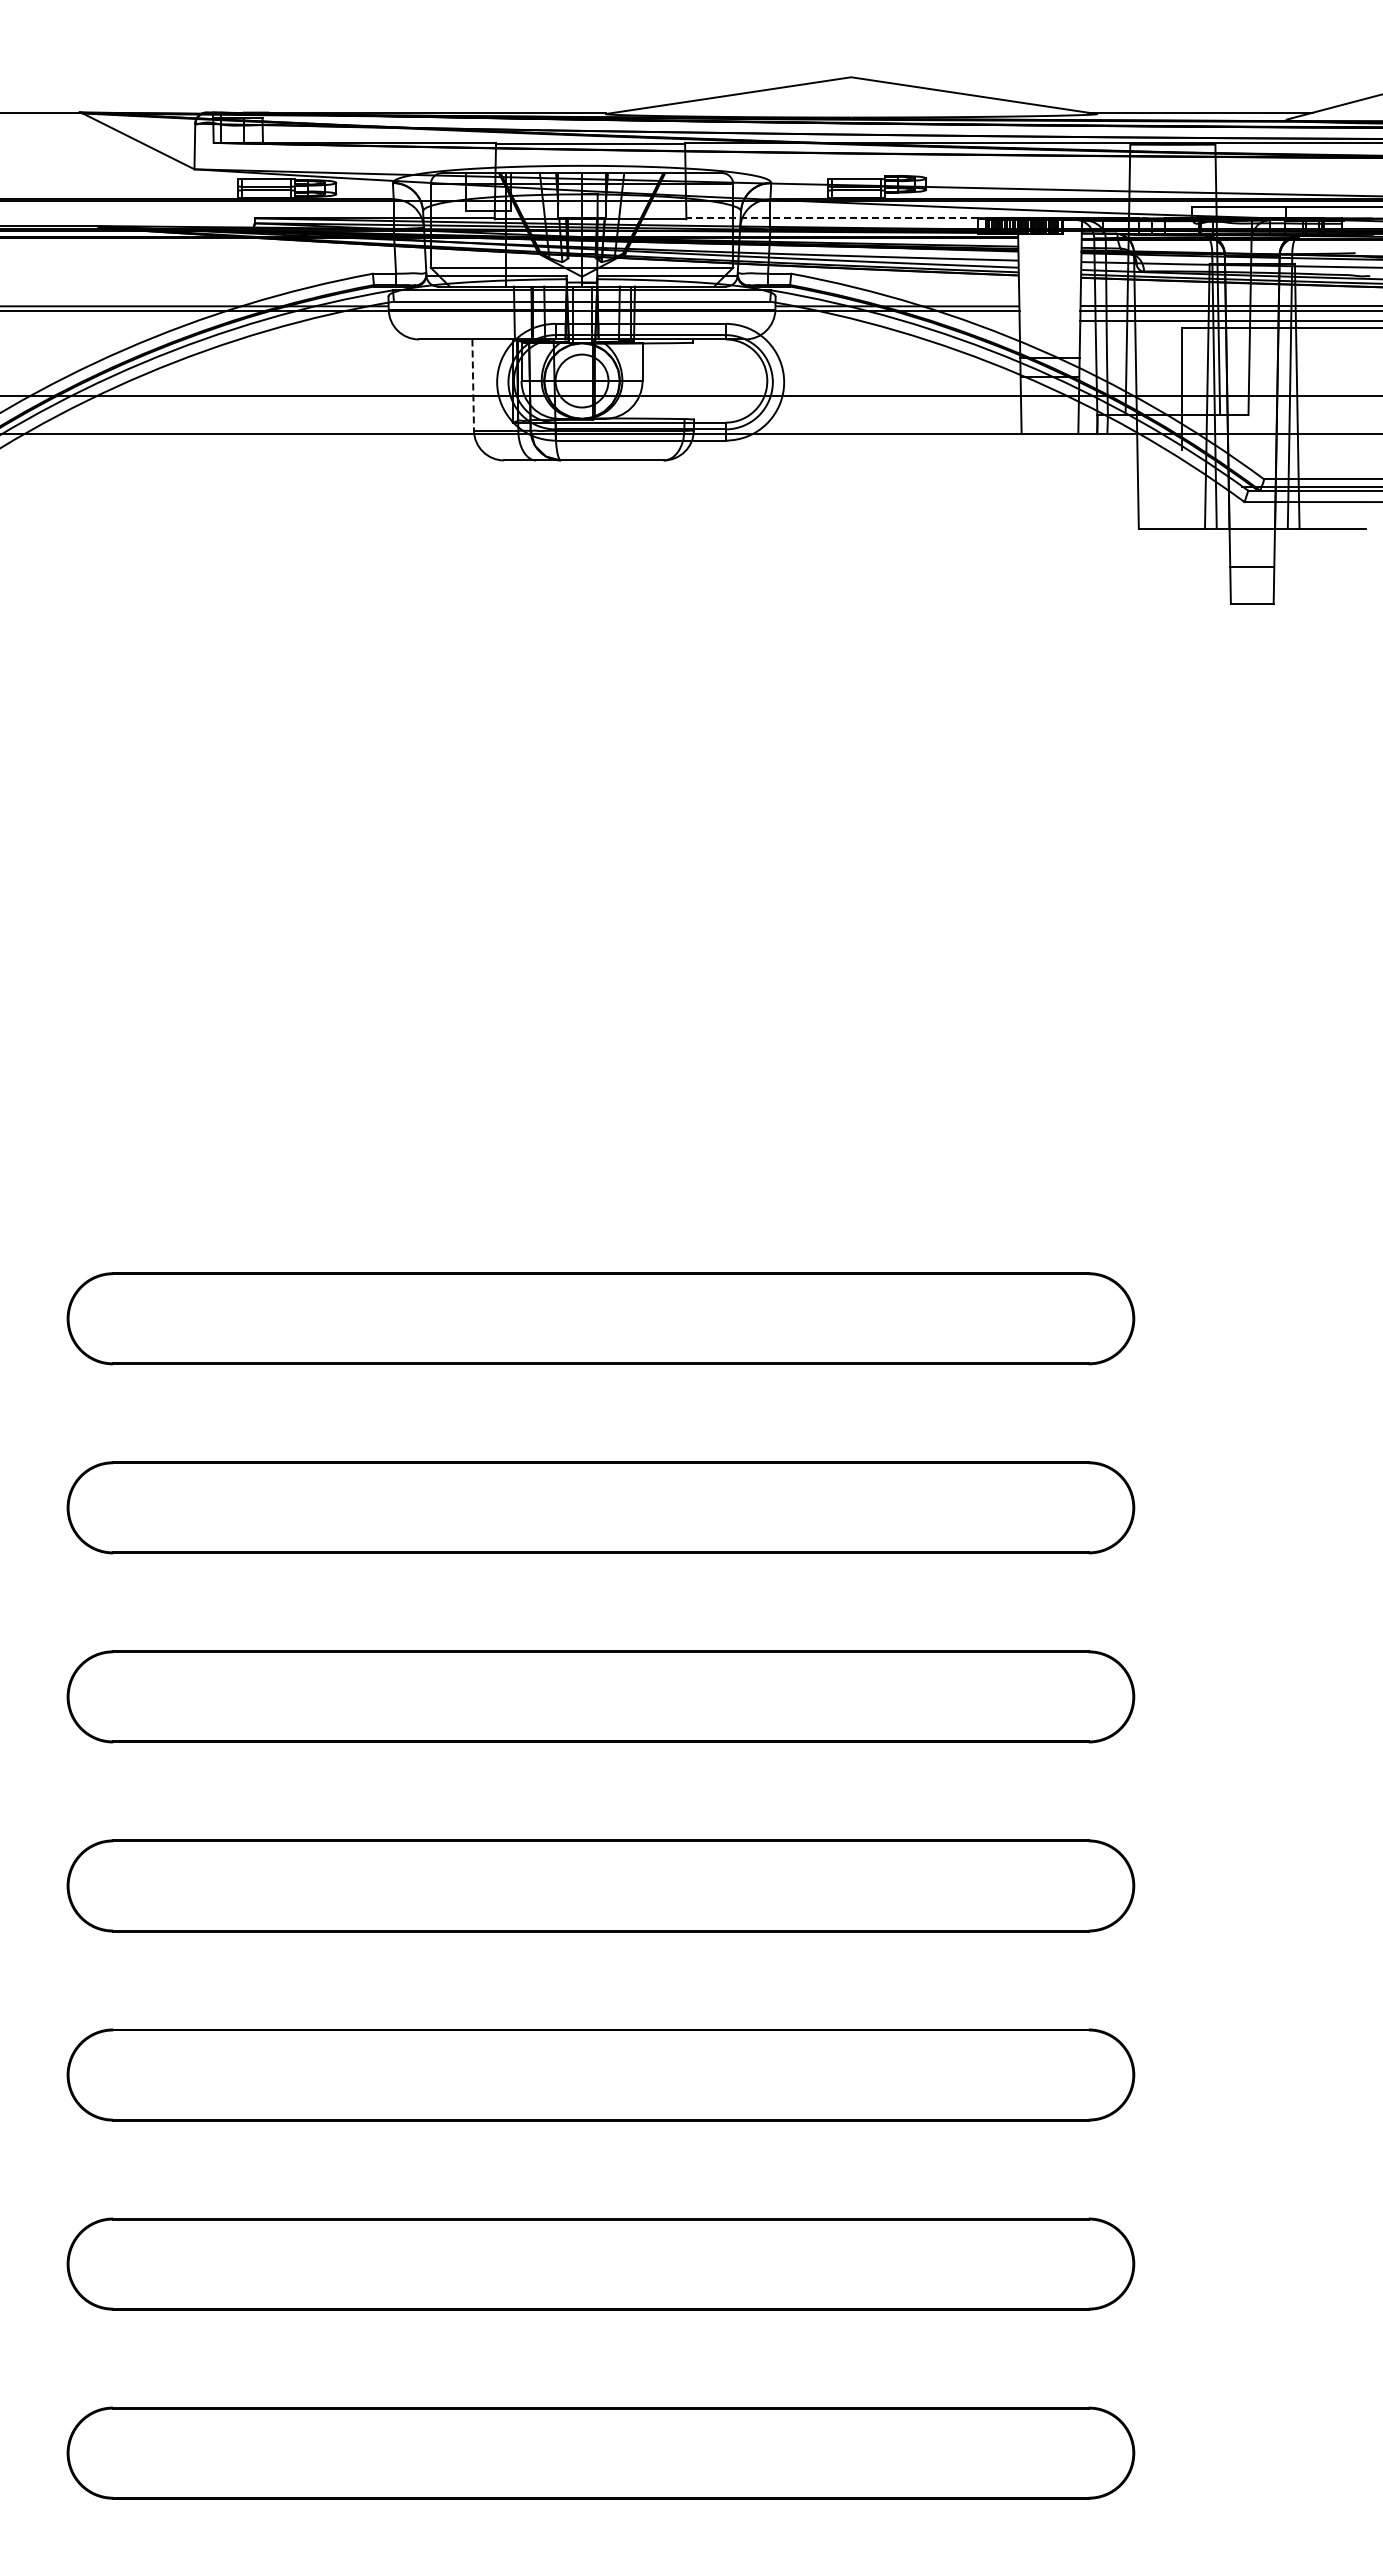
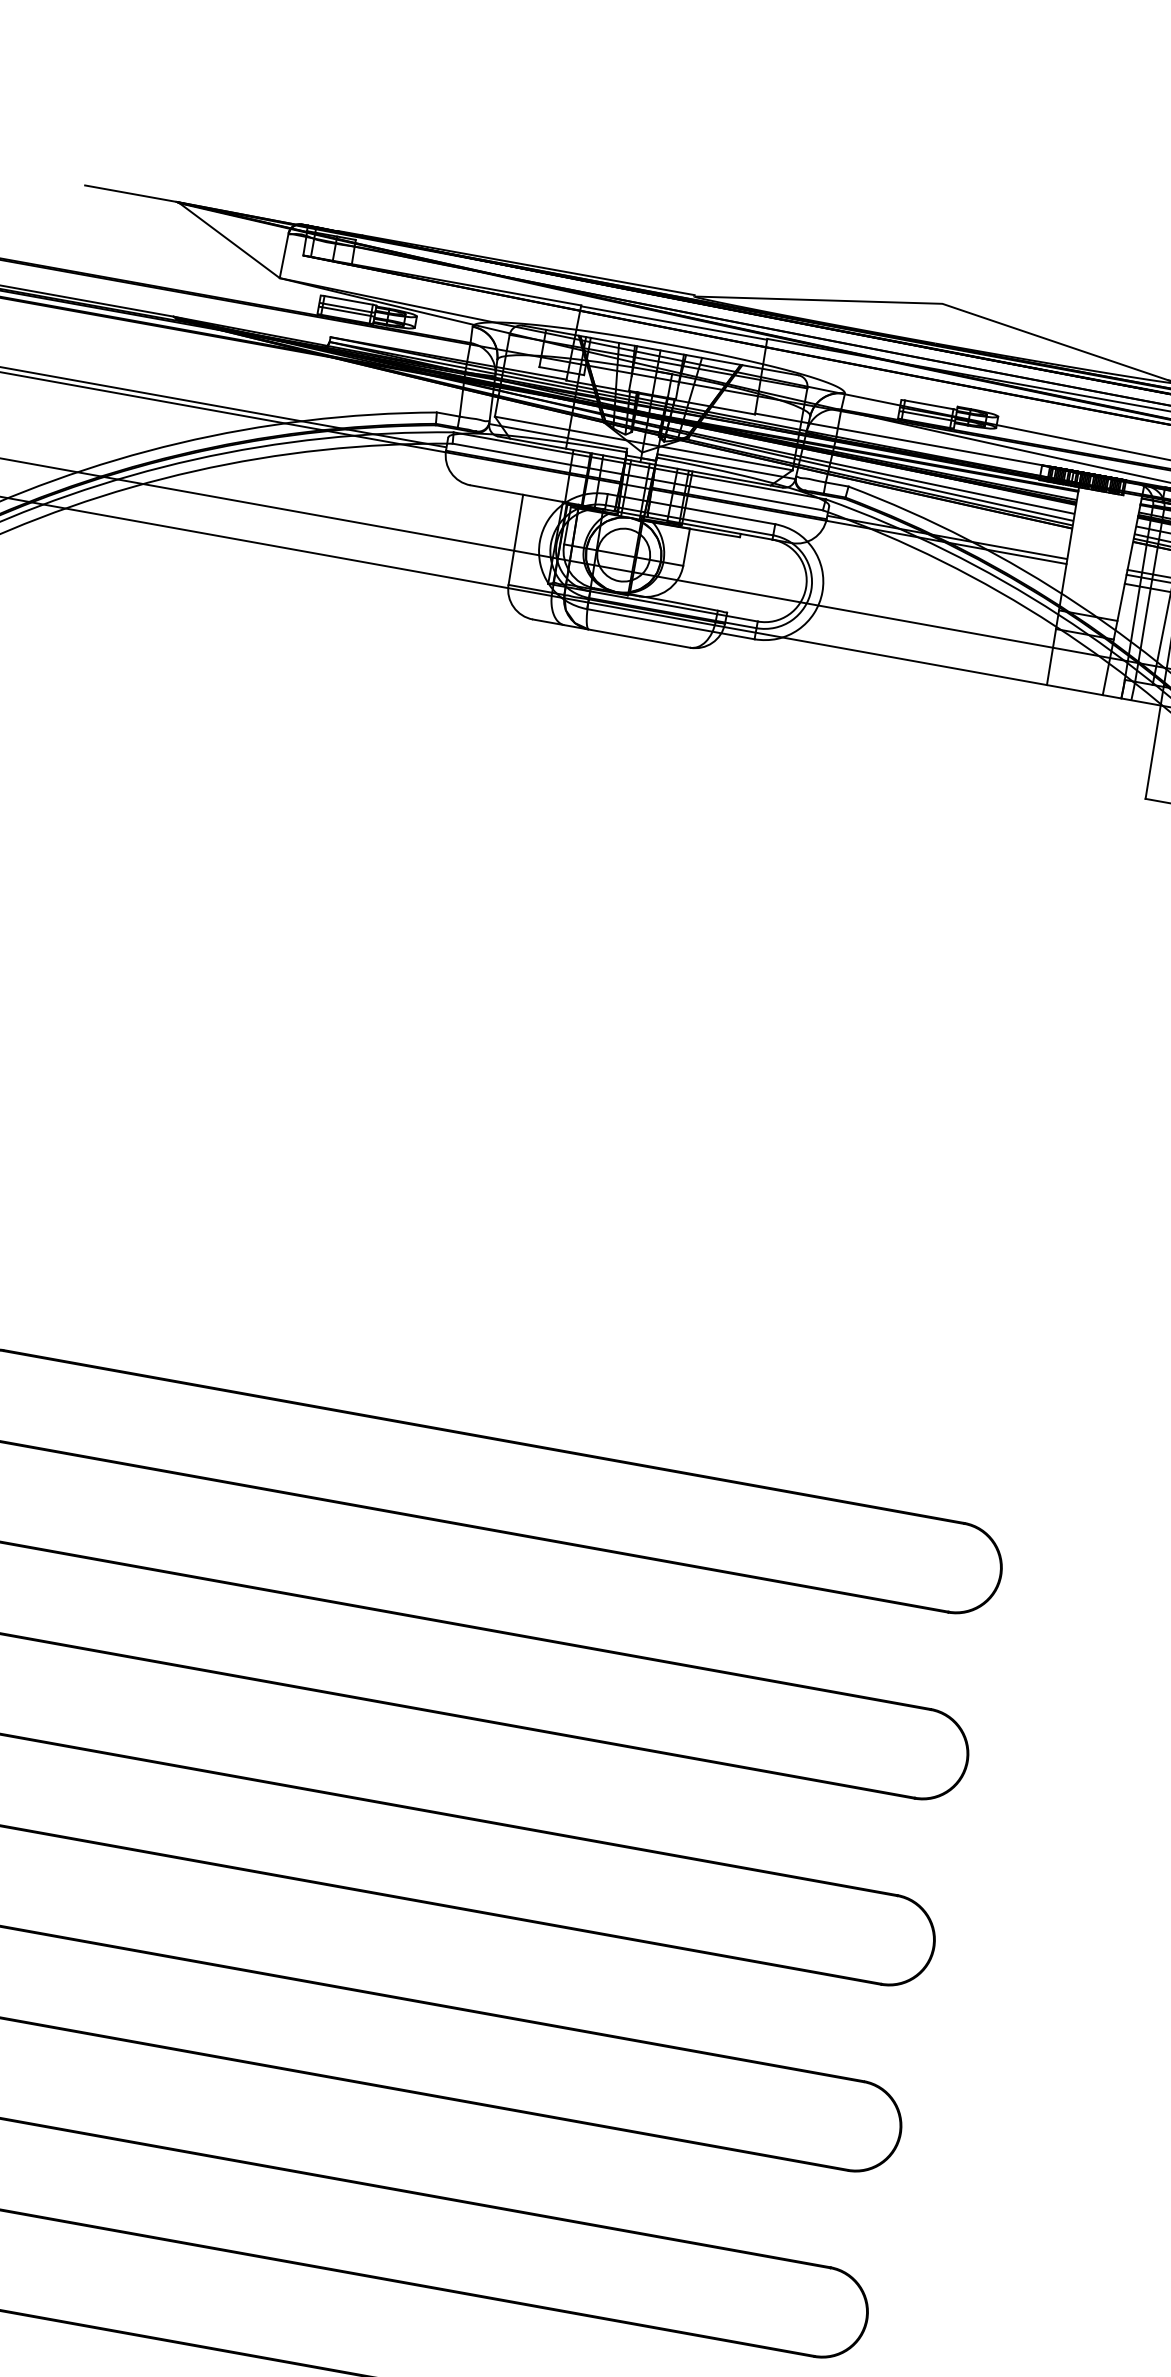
line: (832, 218) -> (898, 439), dashed -> solid
line: (473, 385) -> (516, 540), dashed -> solid

